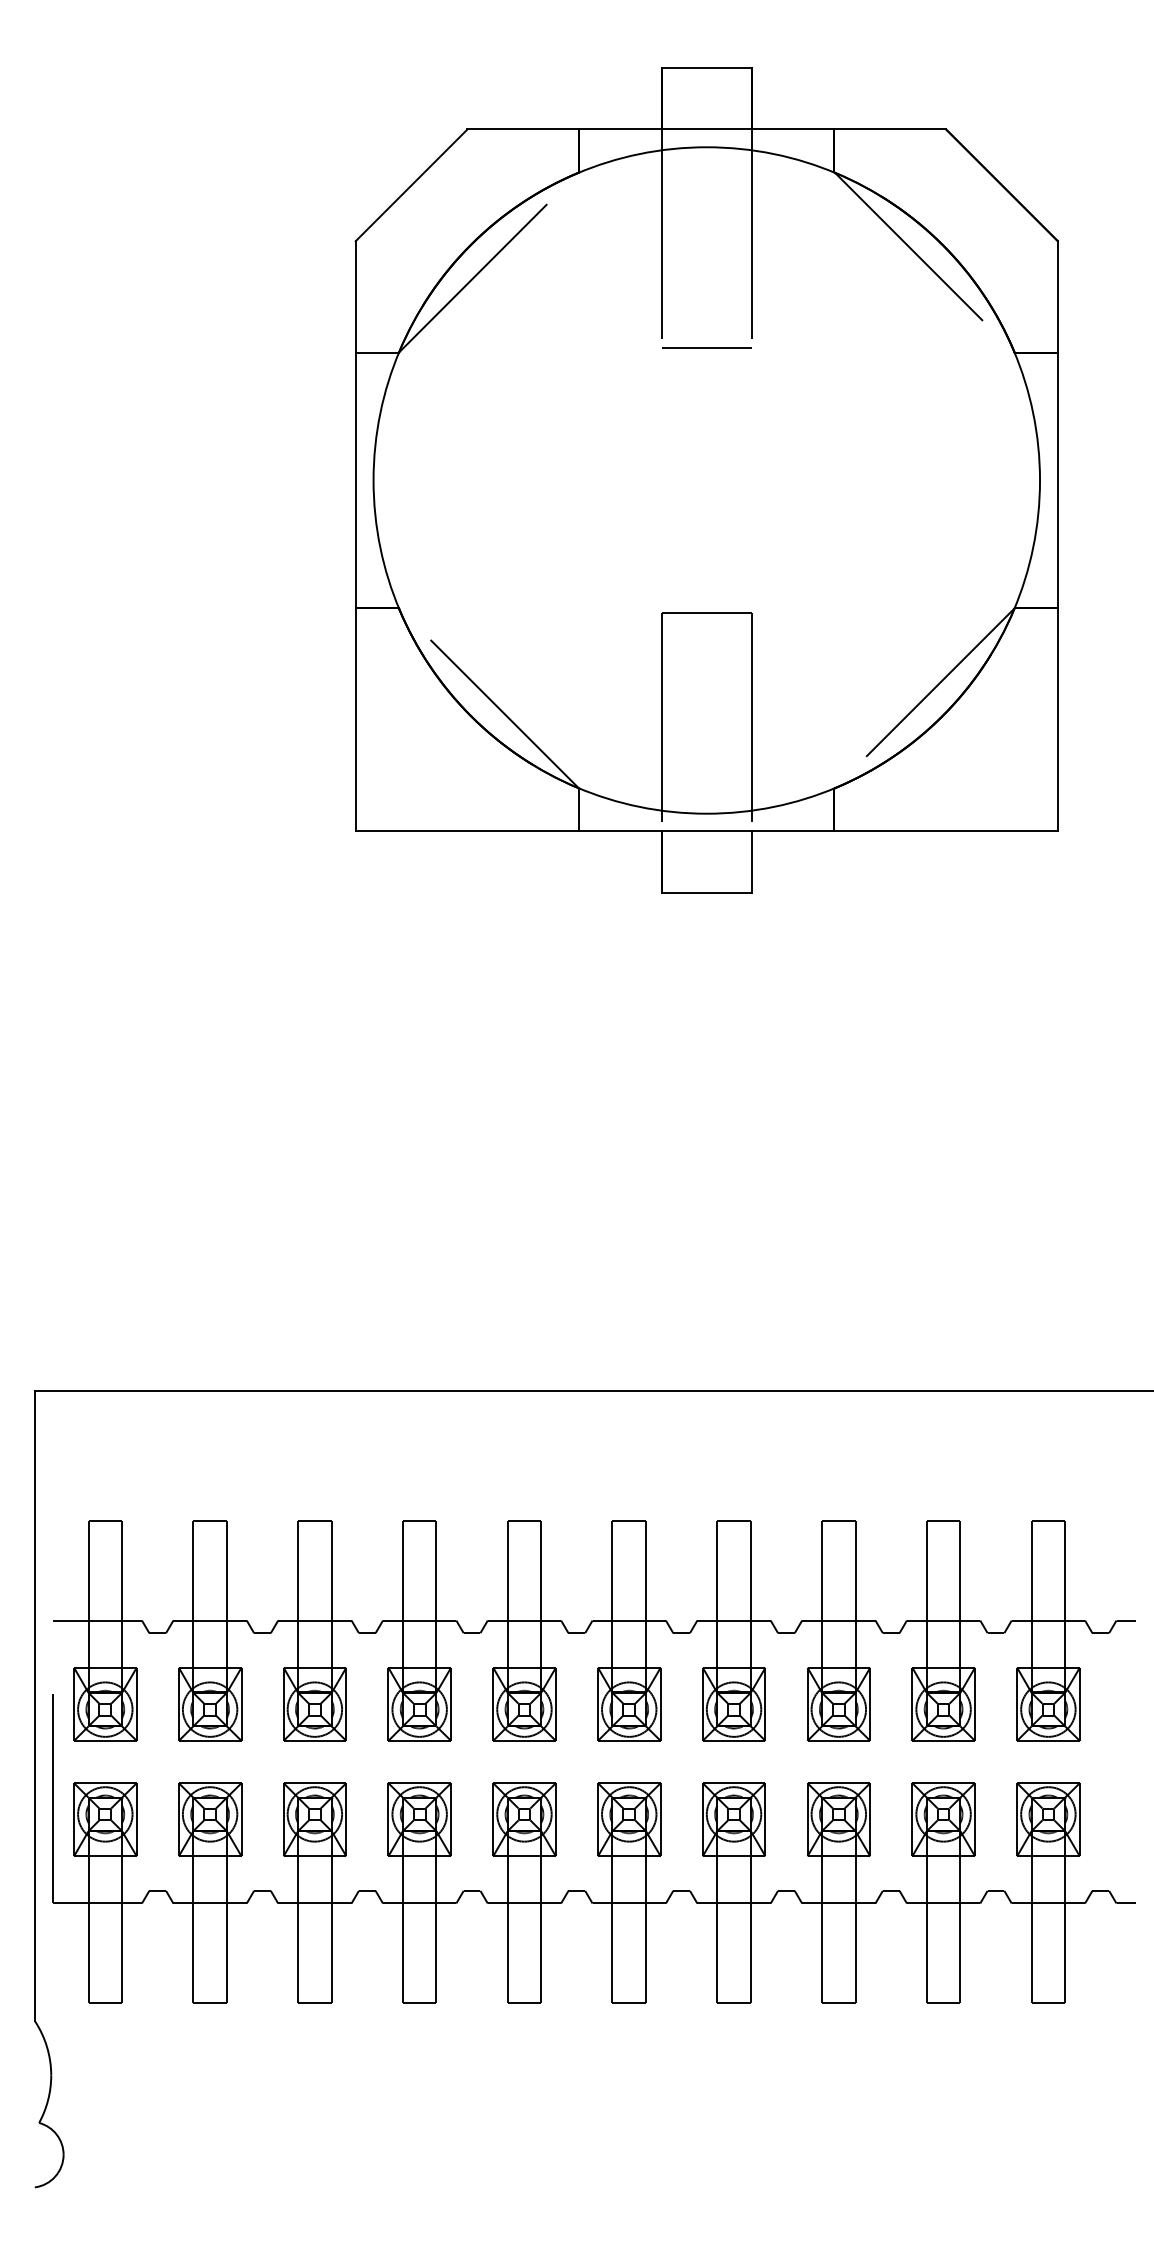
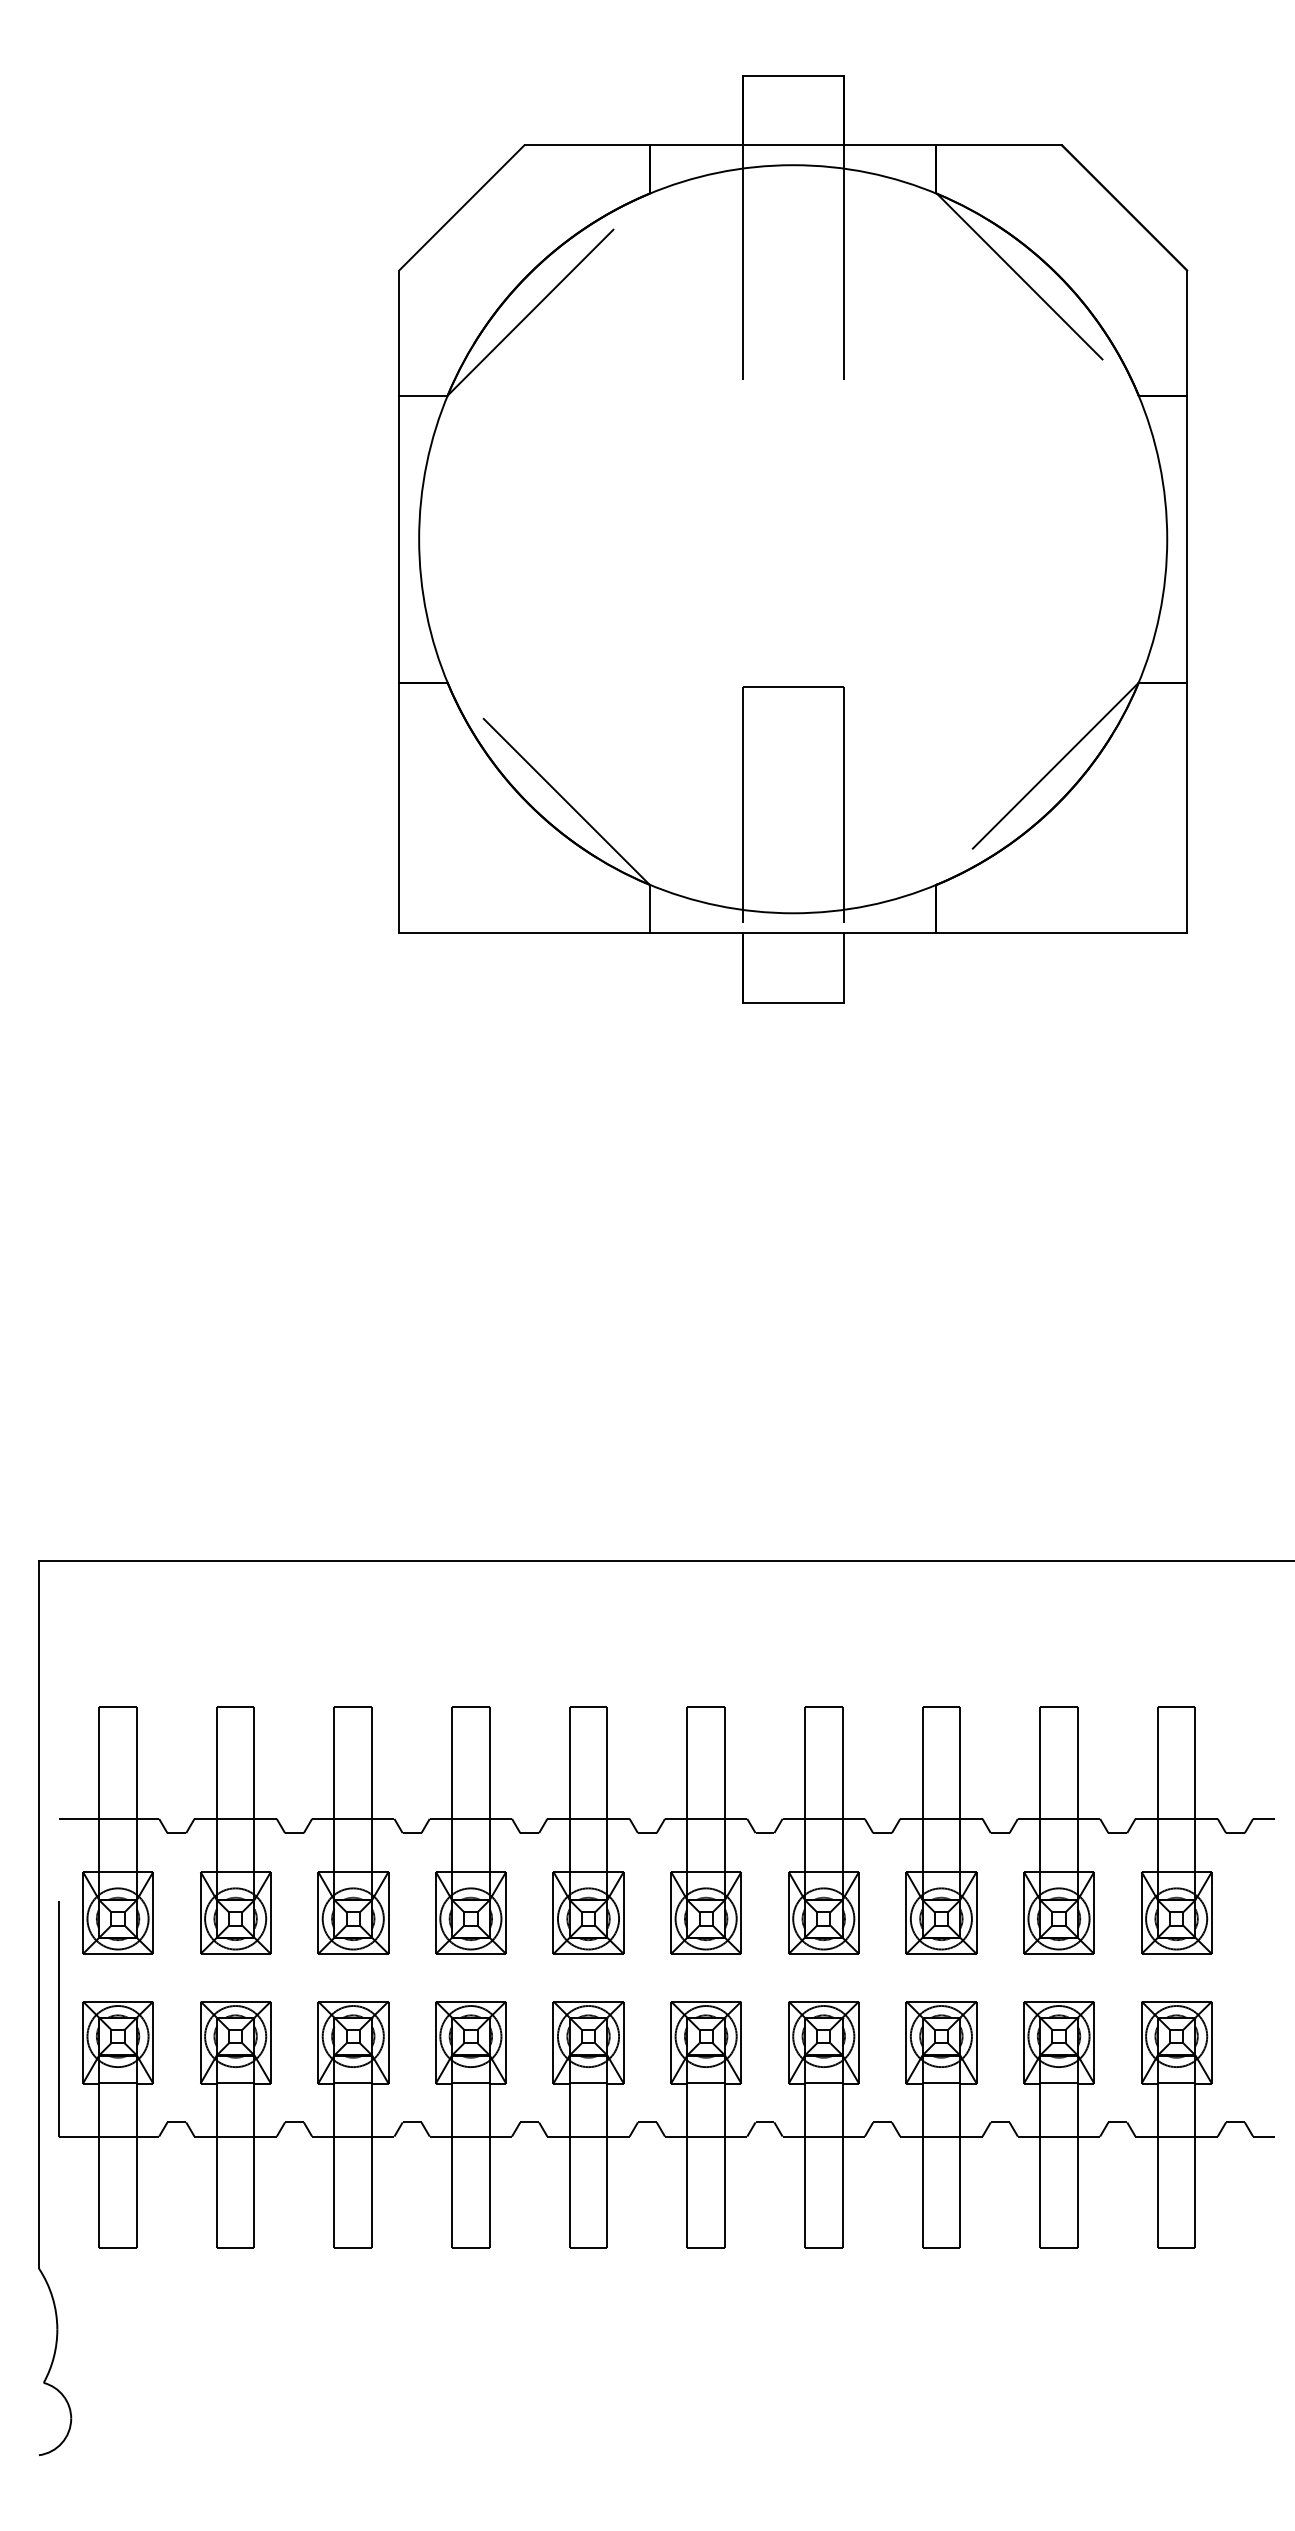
line: (706, 347) -> (792, 389), removed

